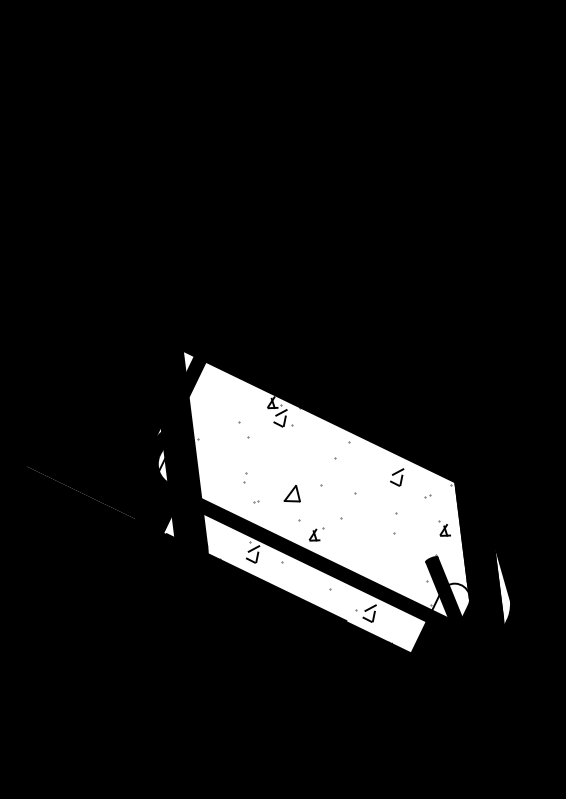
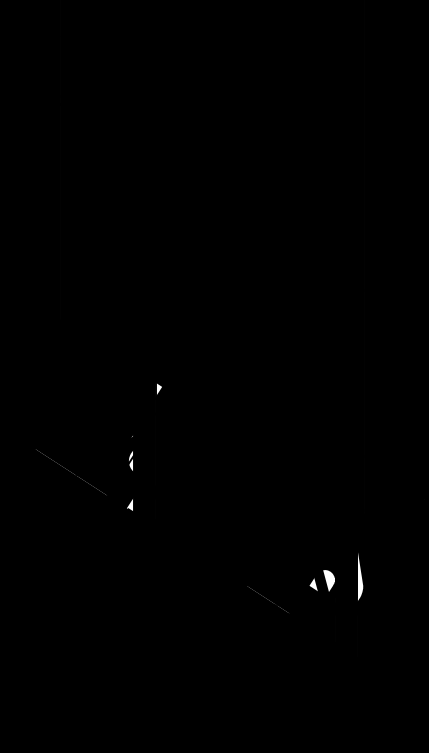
fill: (327, 484) -> (245, 488), added
fill: (316, 581) -> (229, 555), added

